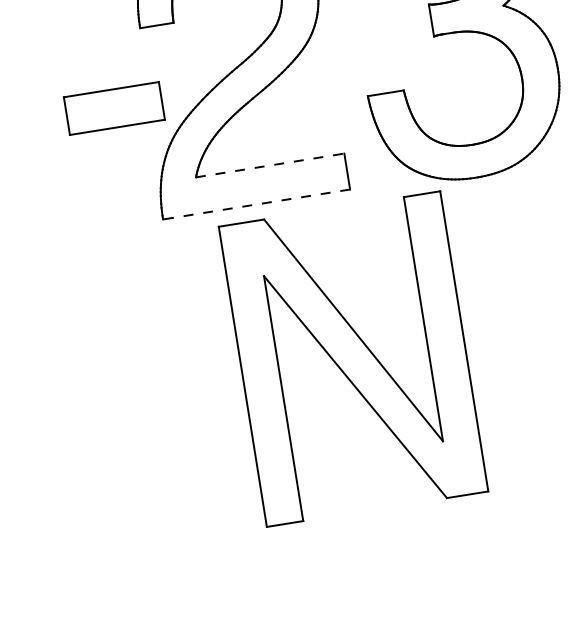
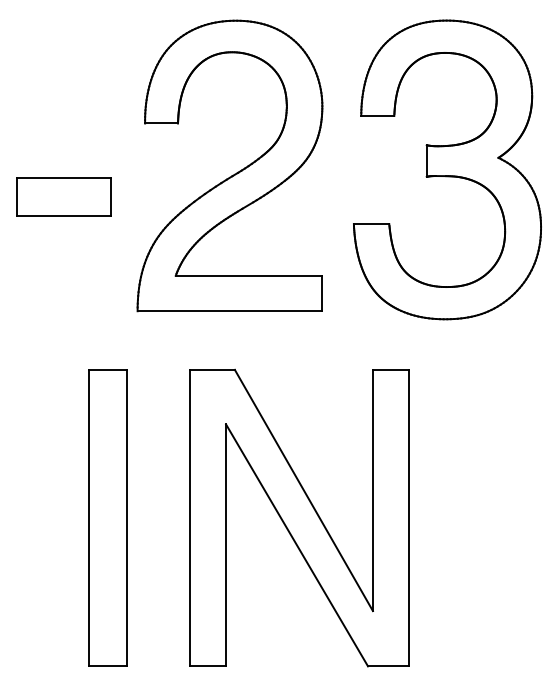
part: (114, 108) -> (63, 196), moved
line: (270, 165) -> (249, 275), dashed -> solid
line: (256, 204) -> (229, 311), dashed -> solid
part: (353, 358) -> (299, 517), moved
part: (166, 433) -> (107, 517), added

